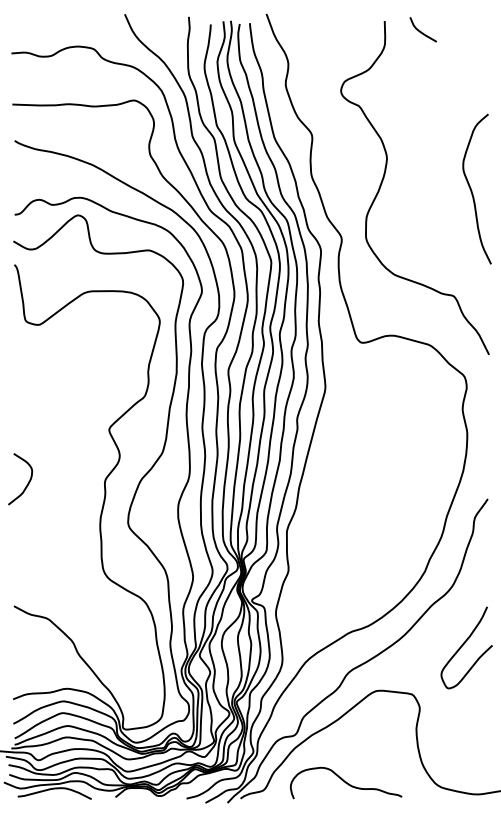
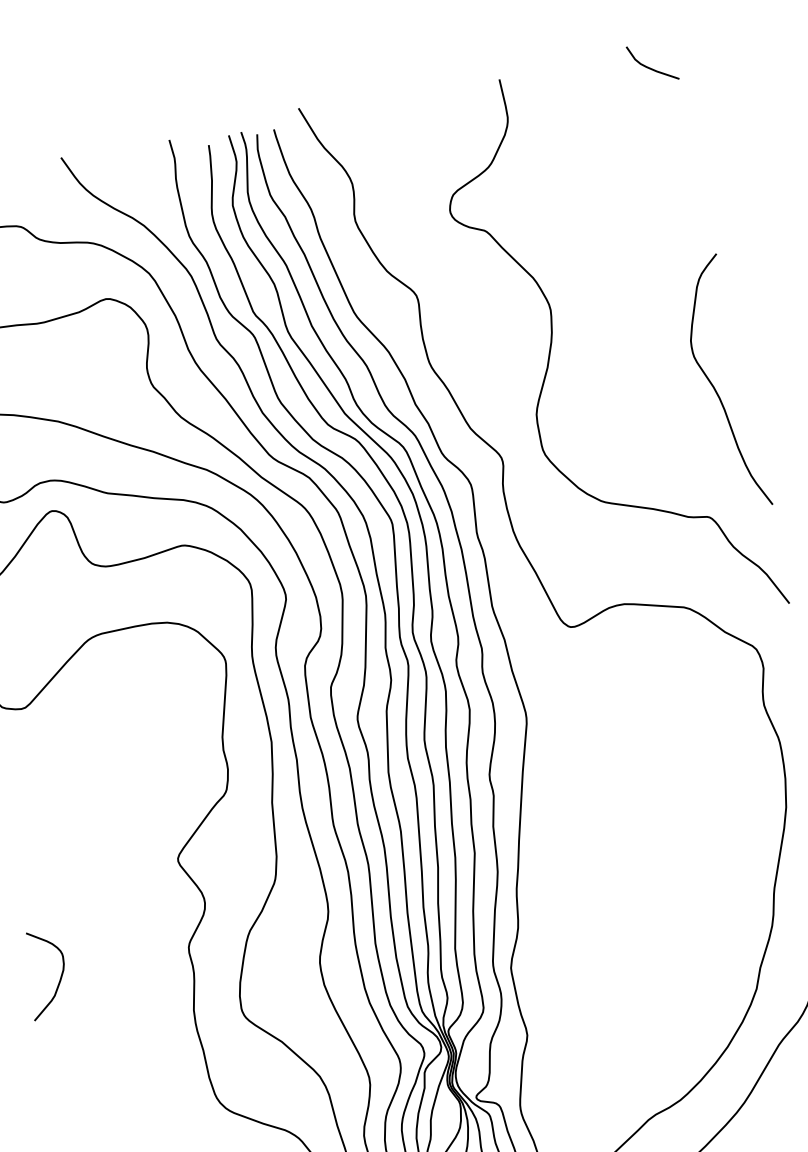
curve: (420, 30) -> (648, 65), moved
curve: (472, 190) -> (716, 387), moved

